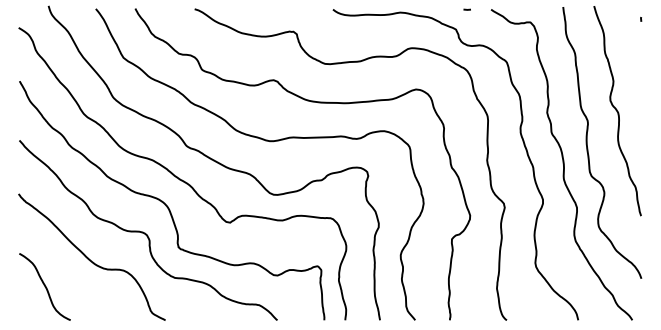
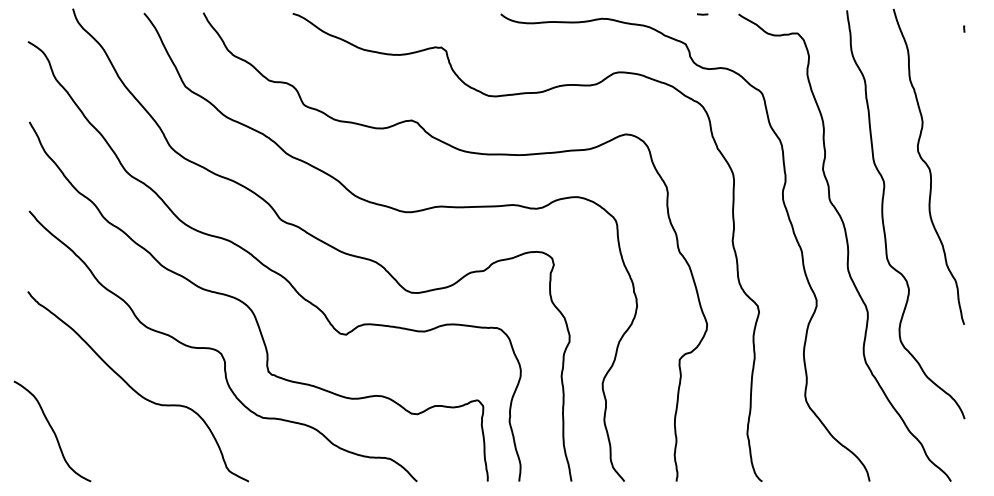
curve: (44, 286) -> (51, 430), moved

